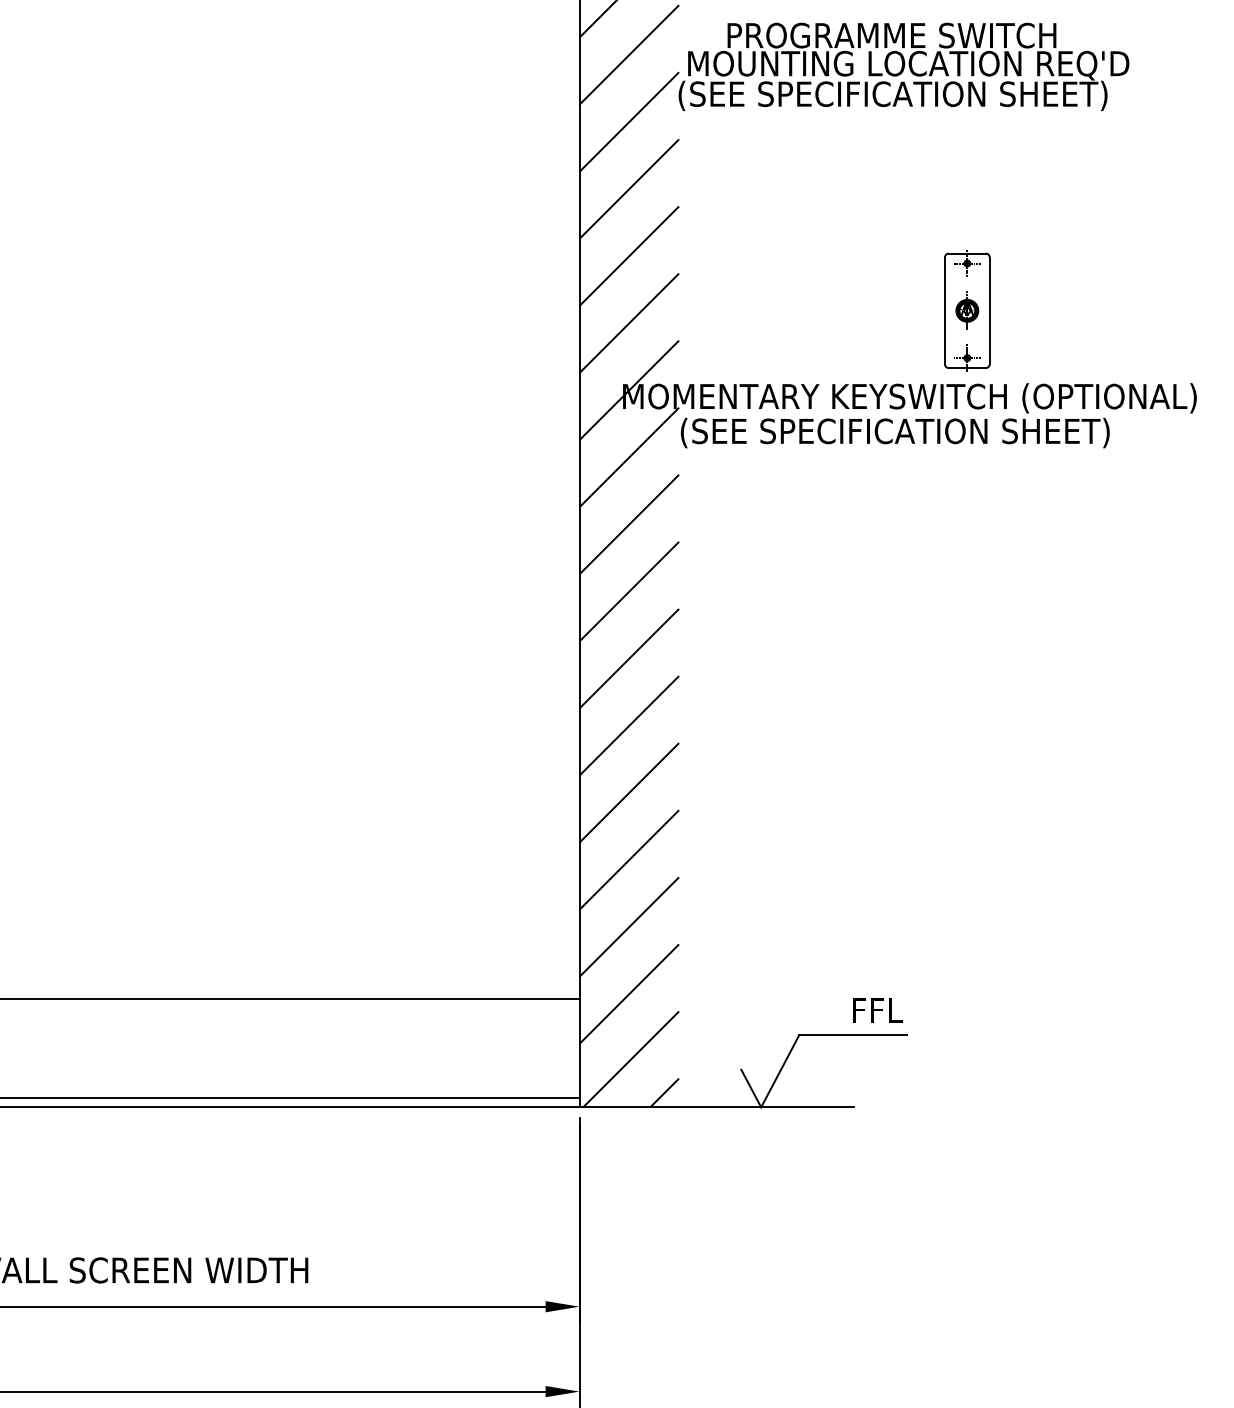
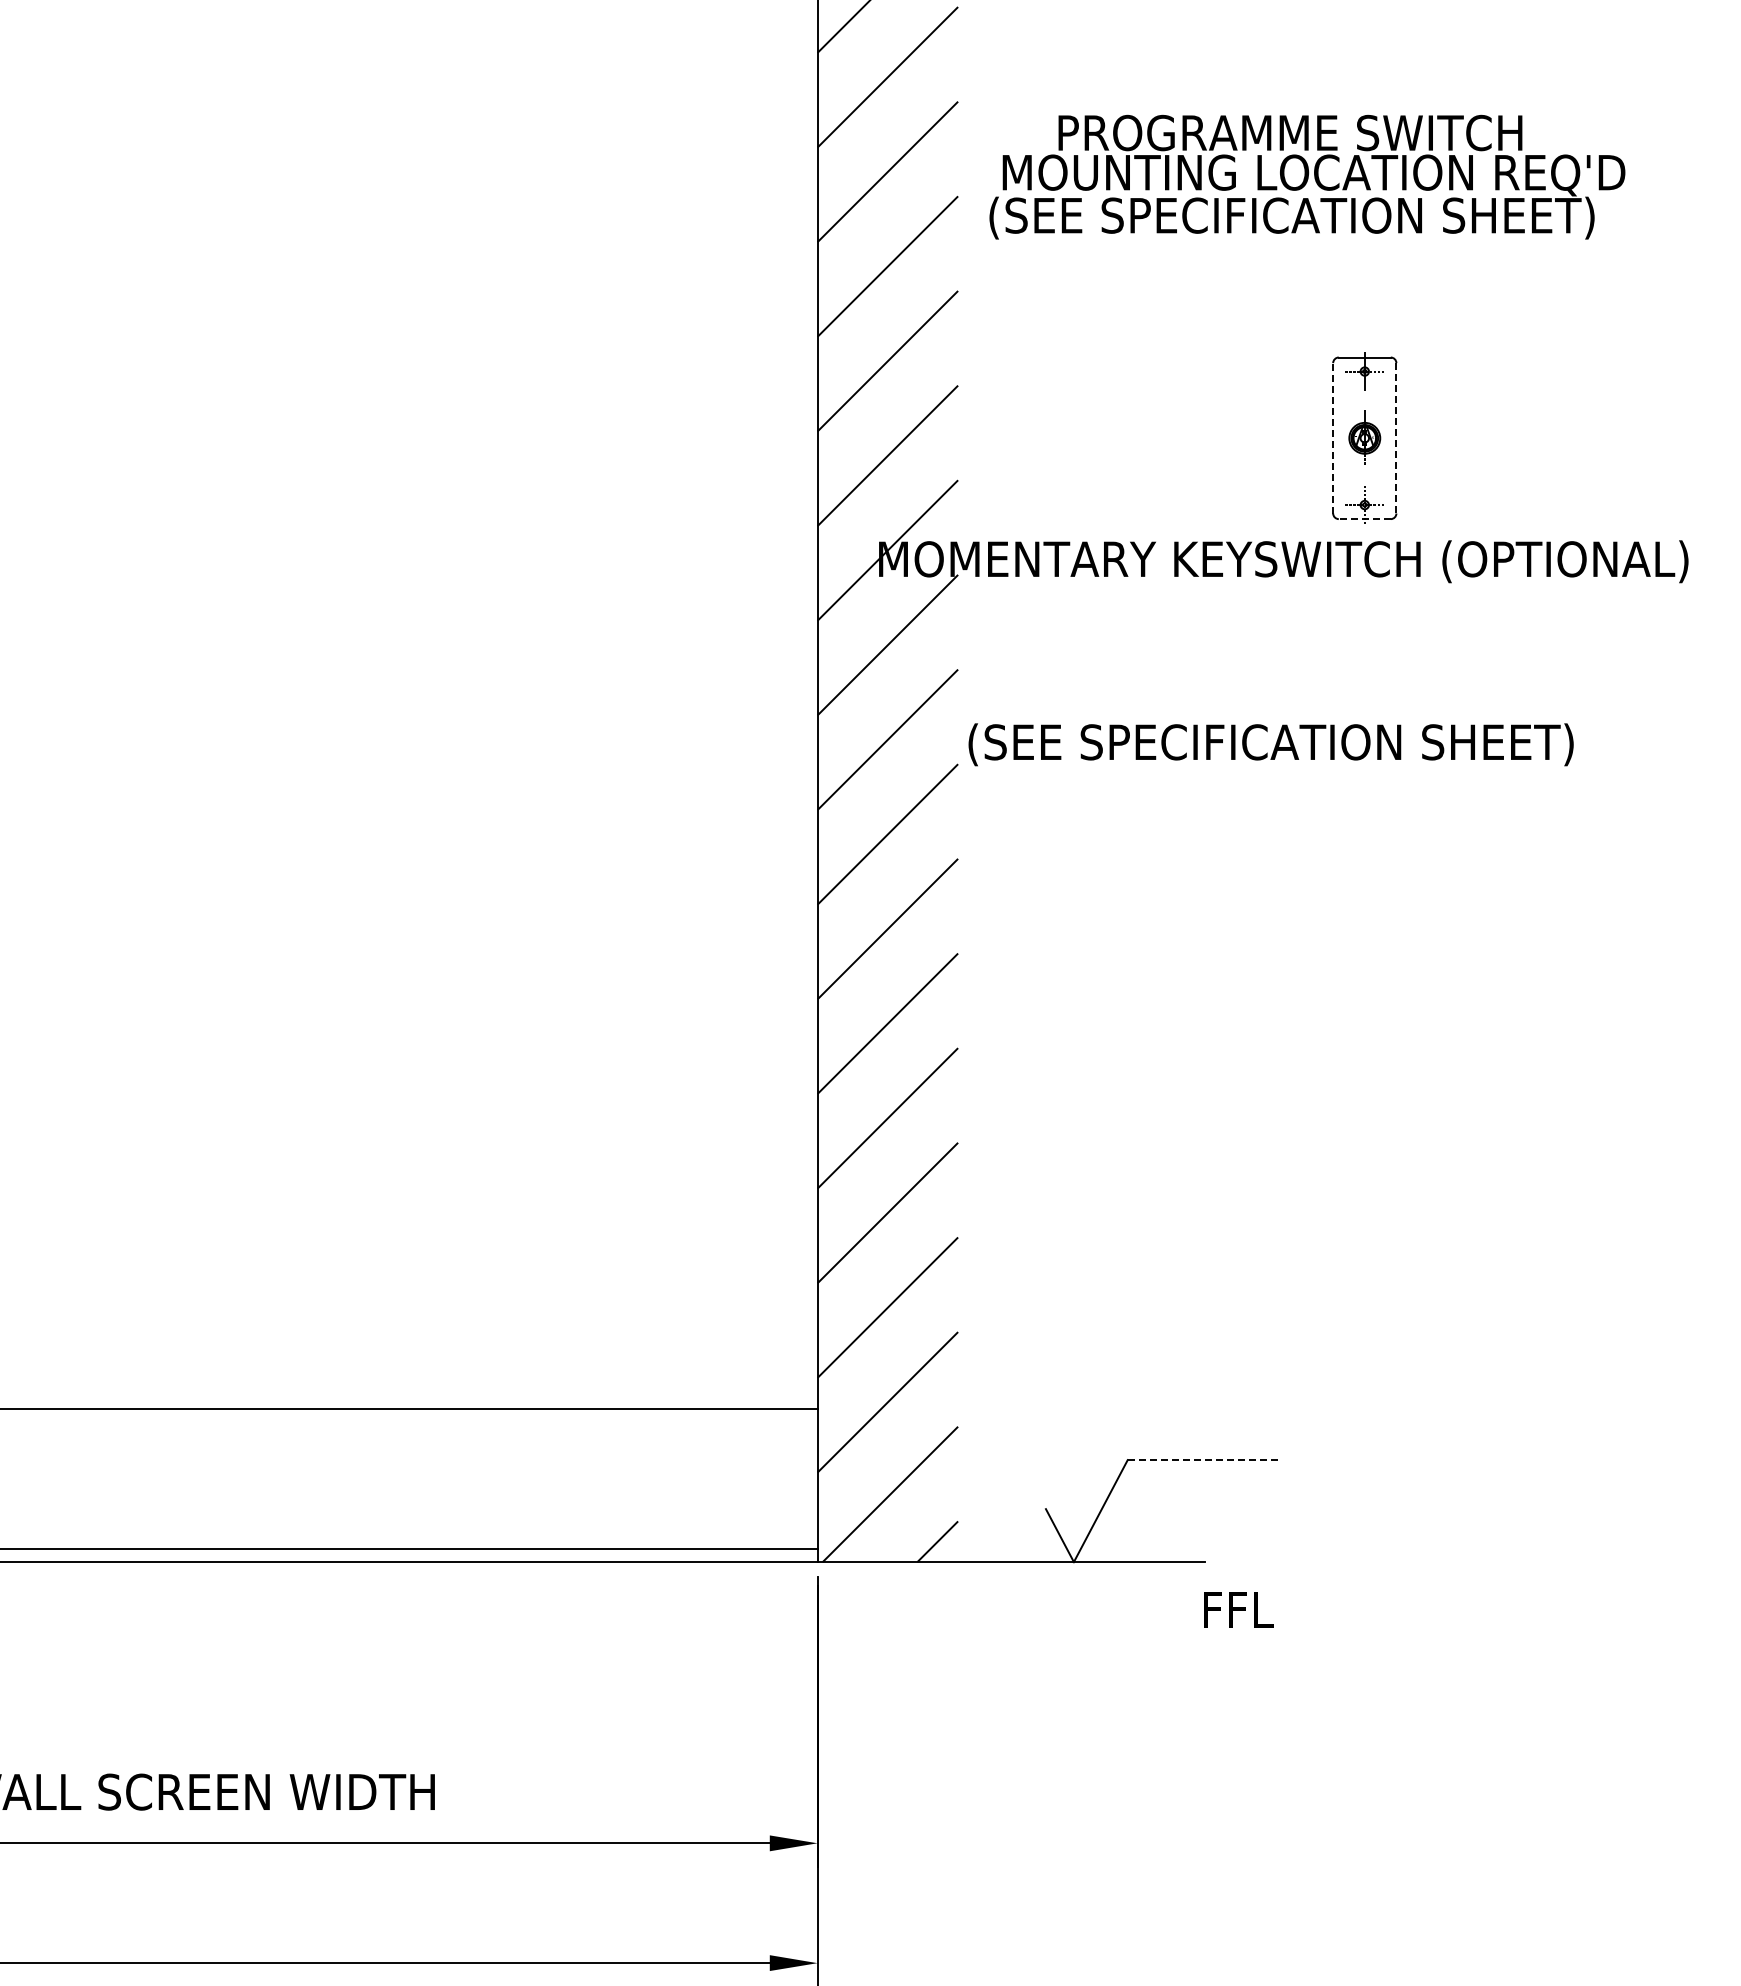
text: (904, 66) -> (1307, 176), moved
line: (945, 310) -> (1333, 437), solid -> dashed
line: (989, 310) -> (1396, 438), solid -> dashed
line: (967, 368) -> (1364, 519), solid -> dashed
text: (894, 432) -> (1270, 744), moved
text: (877, 1010) -> (1238, 1609), moved
line: (853, 1035) -> (1204, 1460), solid -> dashed

